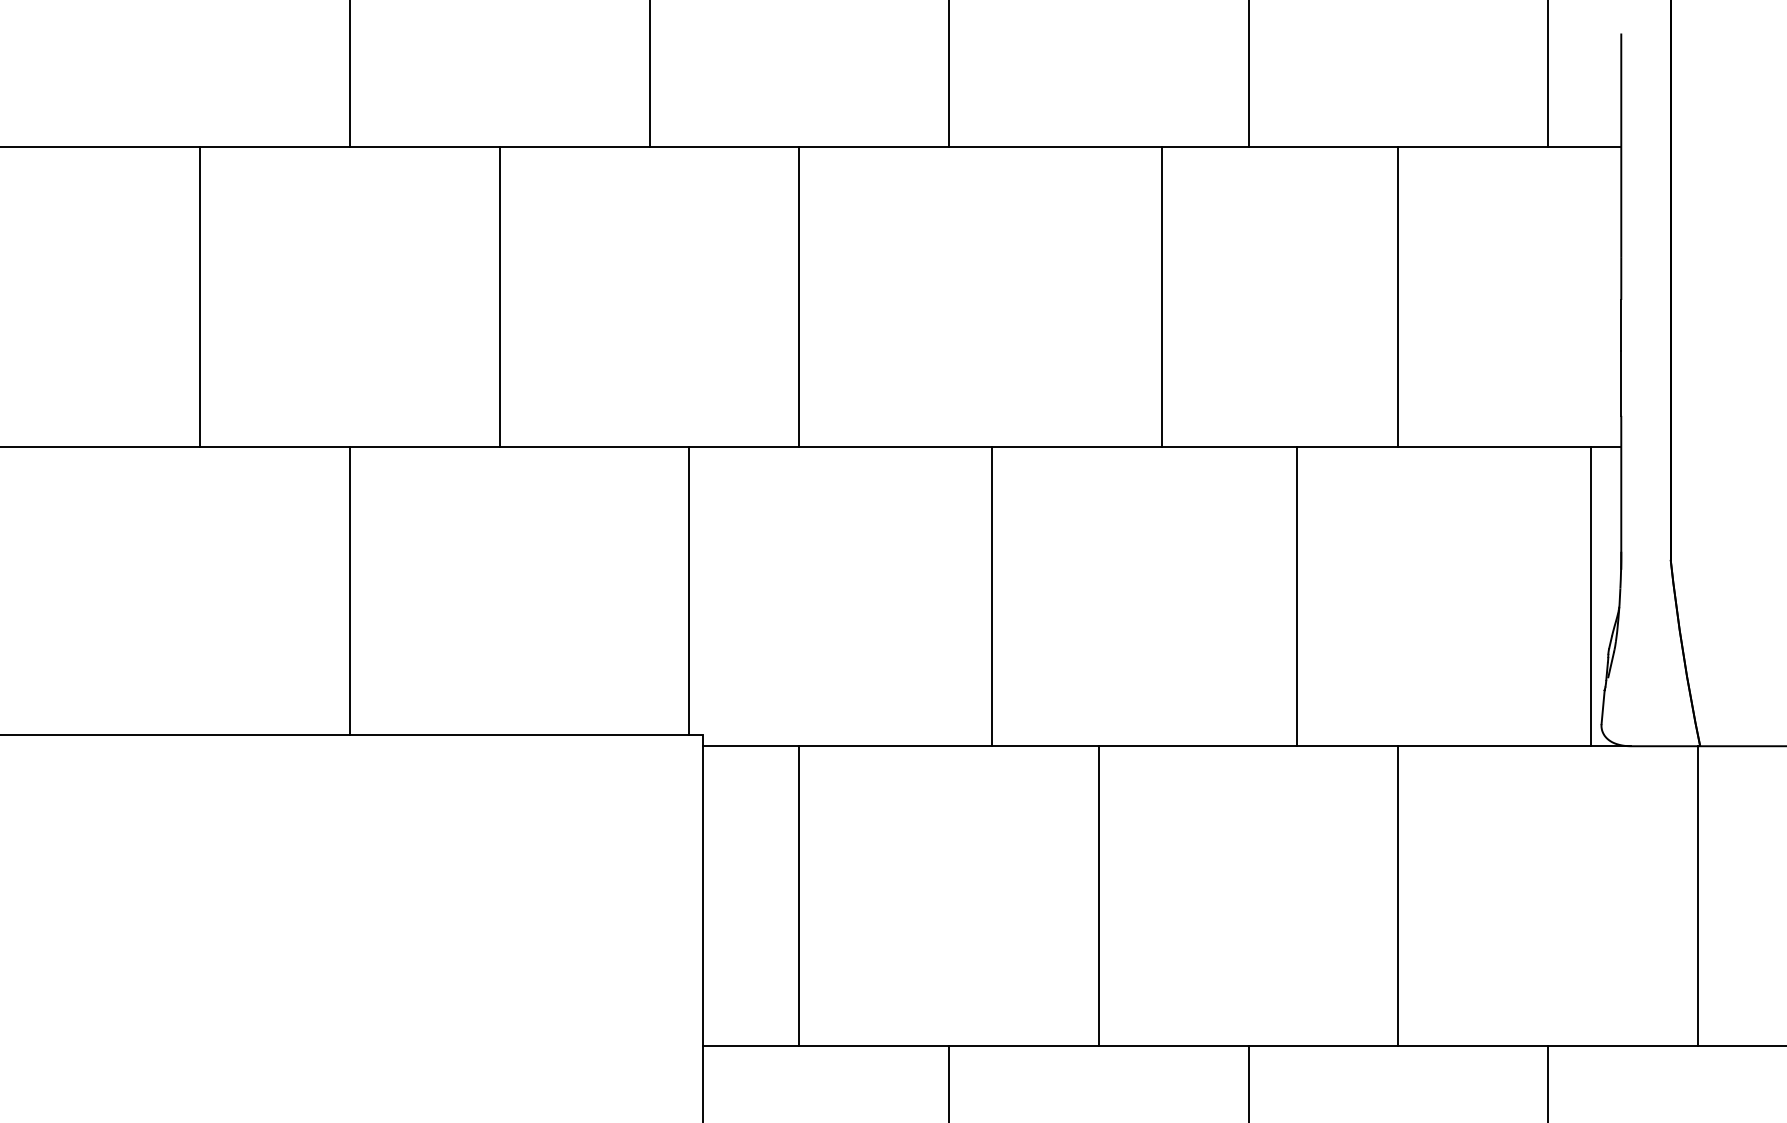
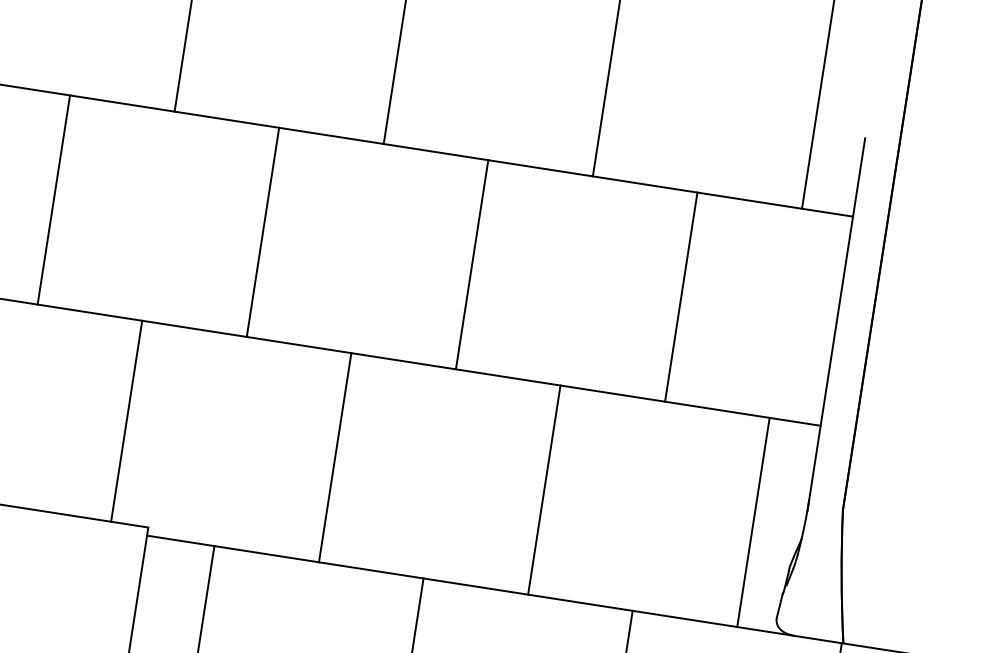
line: (1161, 296) -> (471, 264), moved
line: (688, 590) -> (126, 421), moved
line: (992, 596) -> (335, 457), moved
line: (1296, 596) -> (544, 490), moved
line: (1591, 596) -> (753, 522), moved

